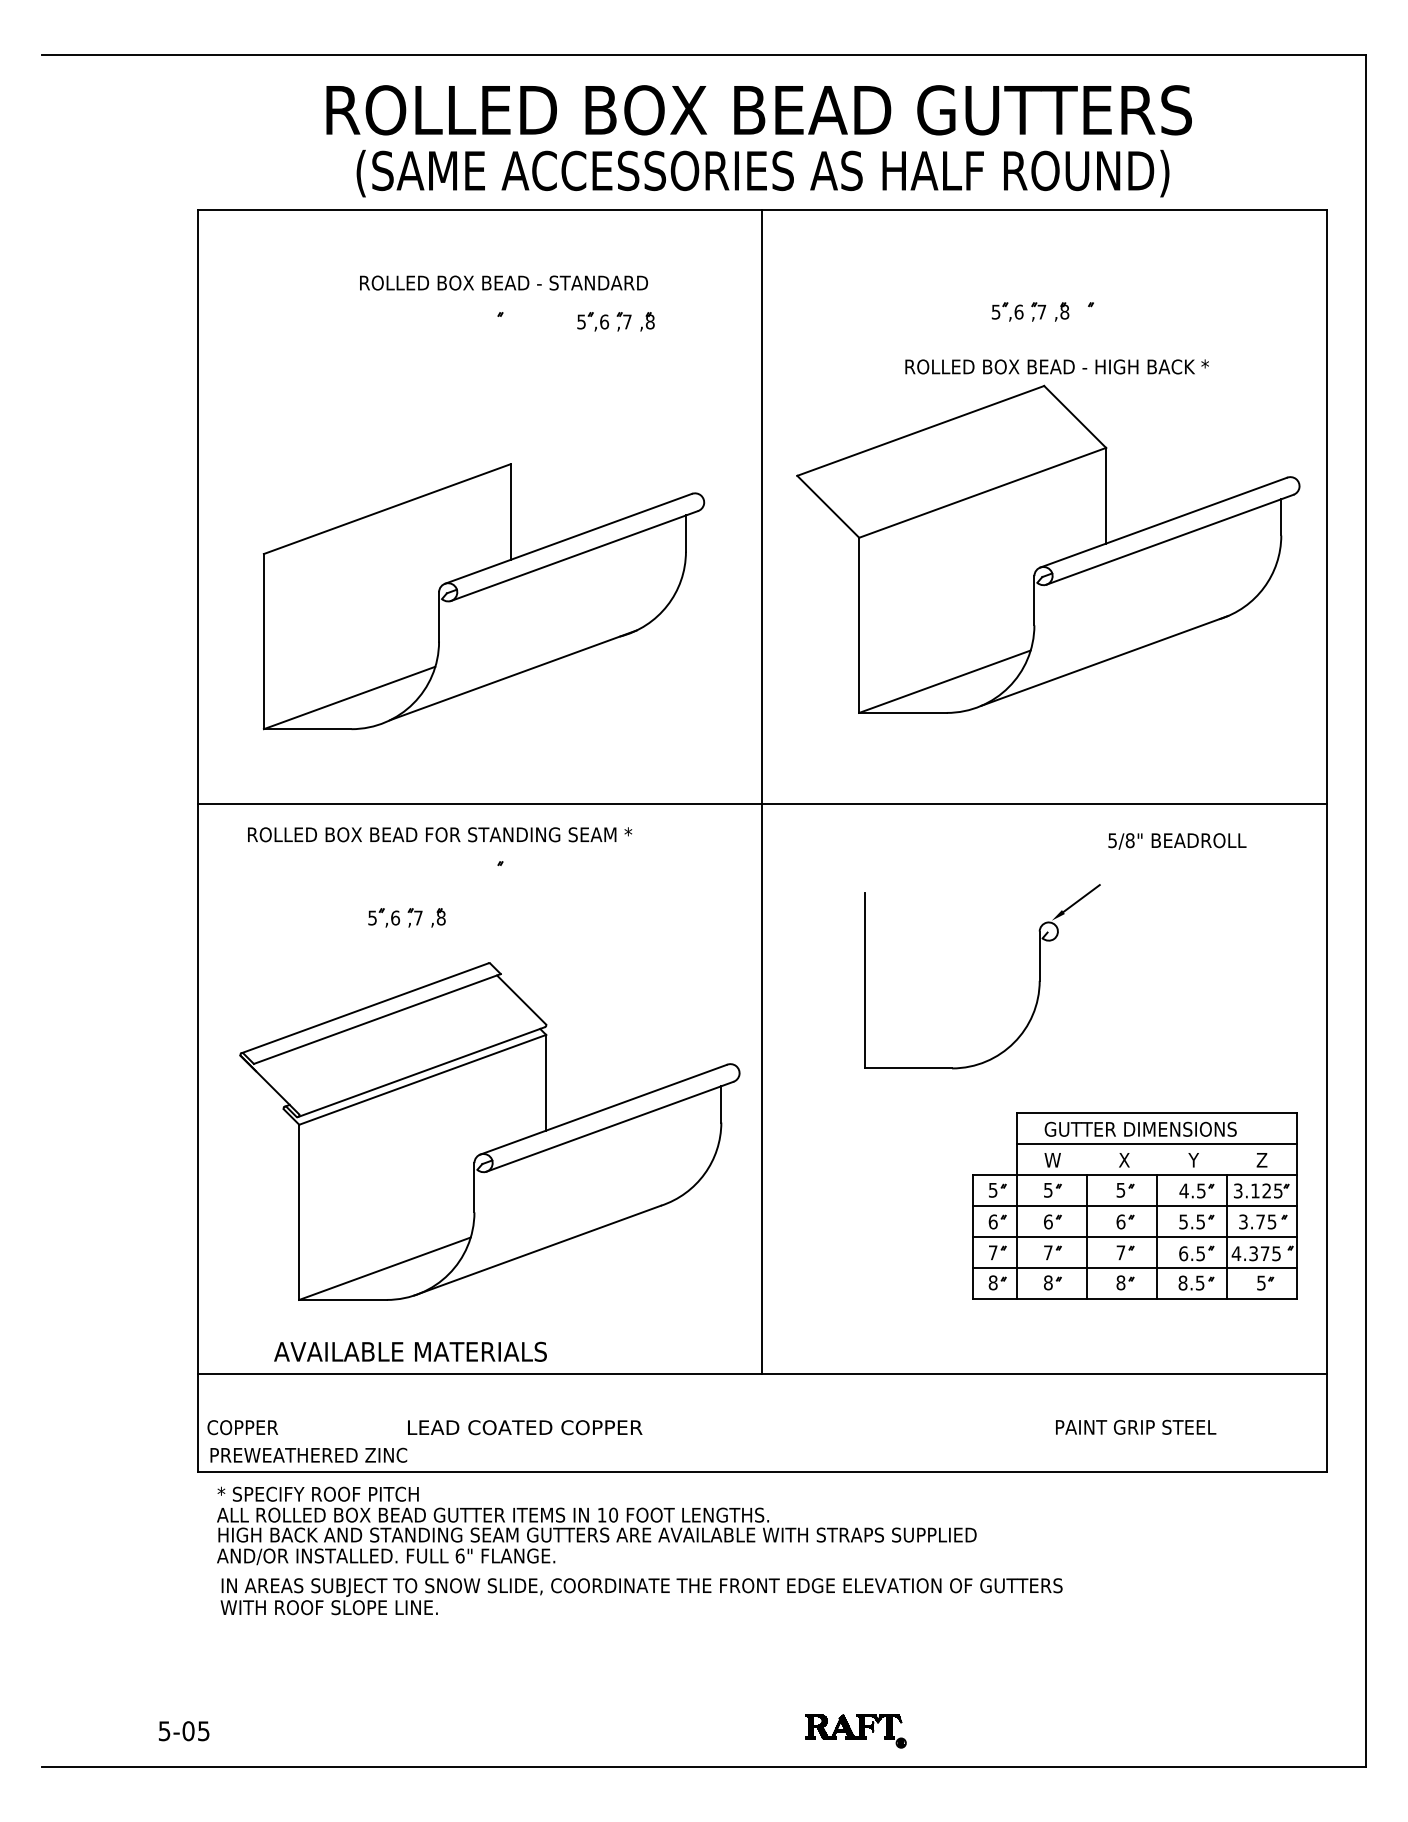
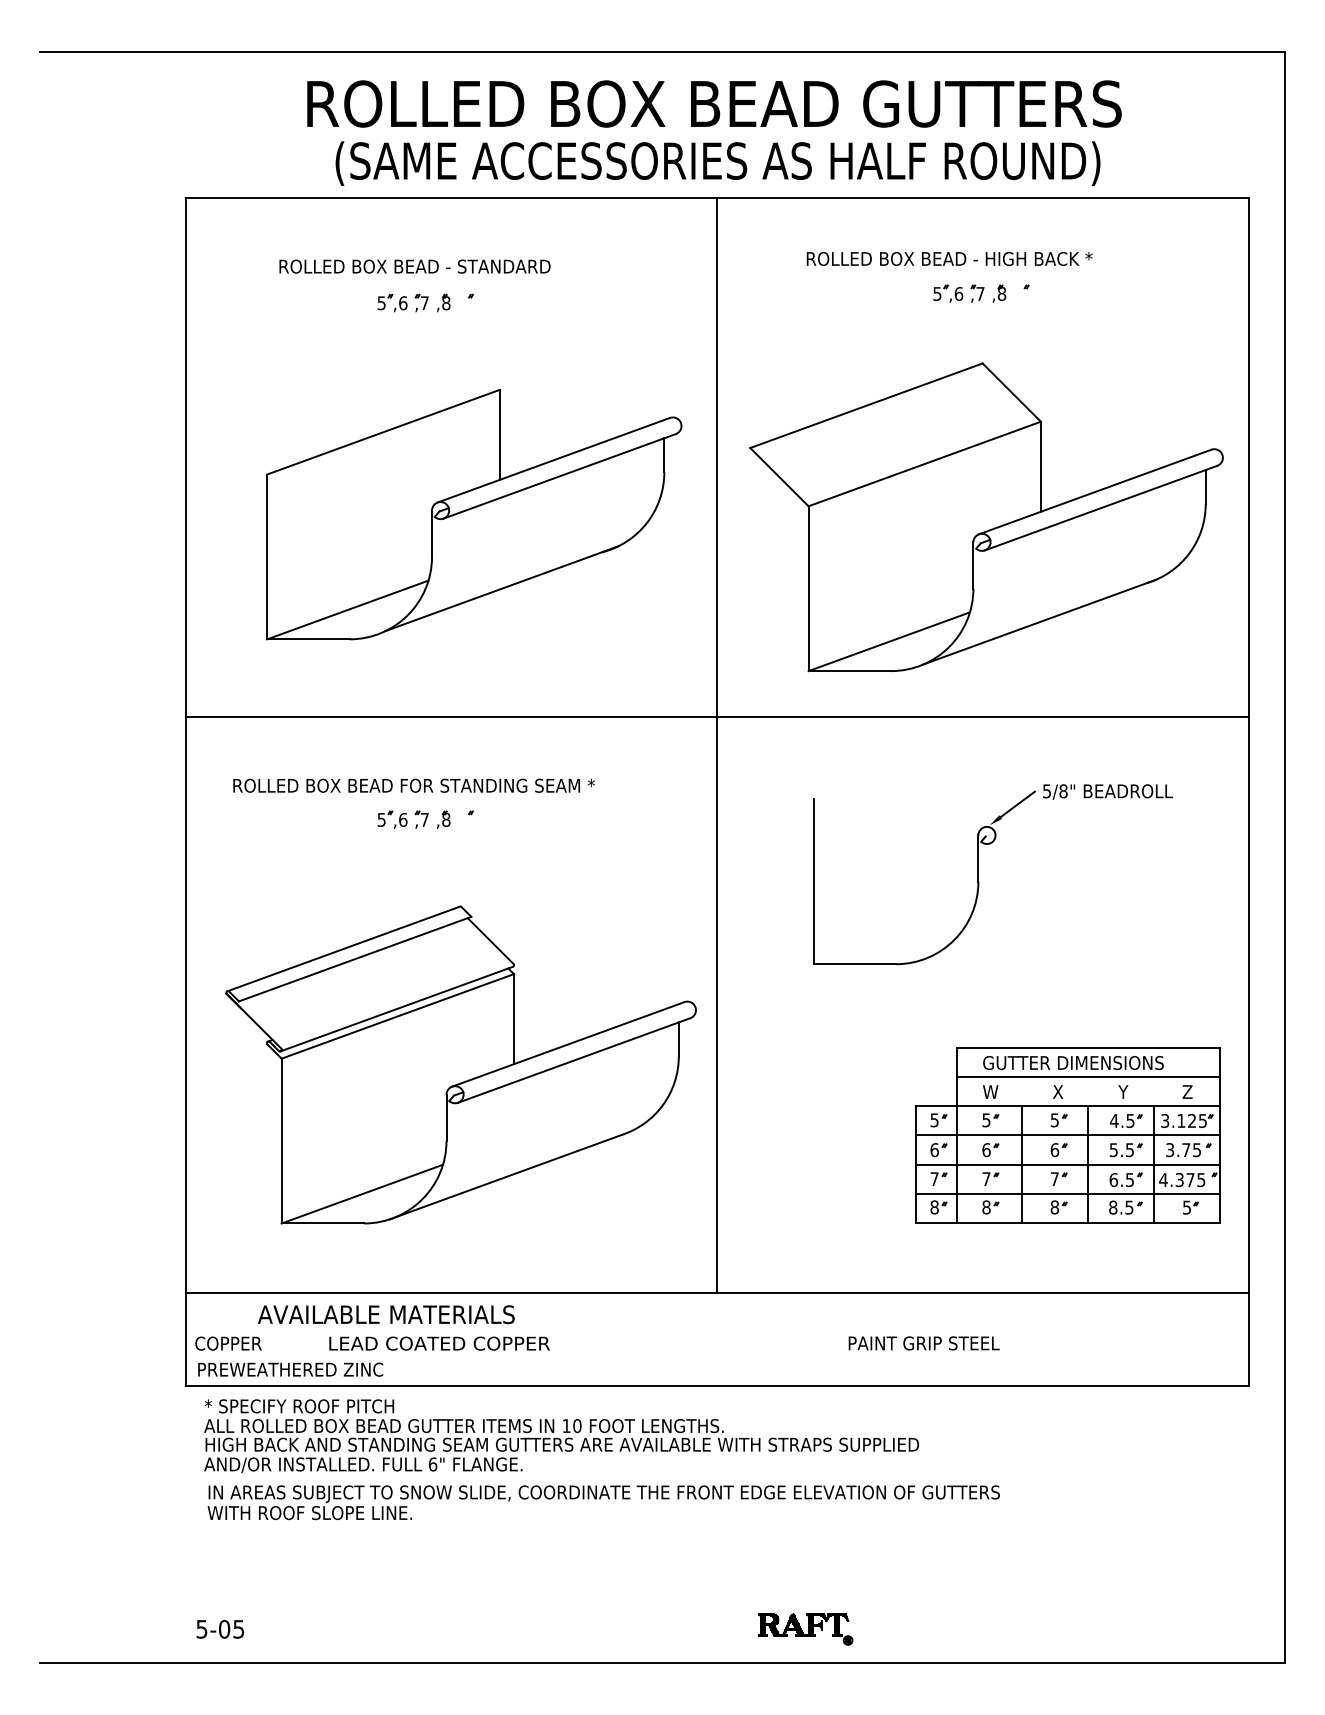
text: (503, 282) -> (414, 266), moved
part: (615, 321) -> (413, 302), moved
text: (1056, 366) -> (949, 258), moved
part: (483, 596) -> (473, 514), moved
line: (761, 804) -> (716, 716), moved
part: (406, 917) -> (413, 819), moved
part: (1038, 981) -> (977, 882), moved
text: (410, 1351) -> (386, 1314), moved
text: (1136, 1426) -> (924, 1342), moved
text: (525, 1427) -> (439, 1343), moved
text: (184, 1731) -> (220, 1629), moved

